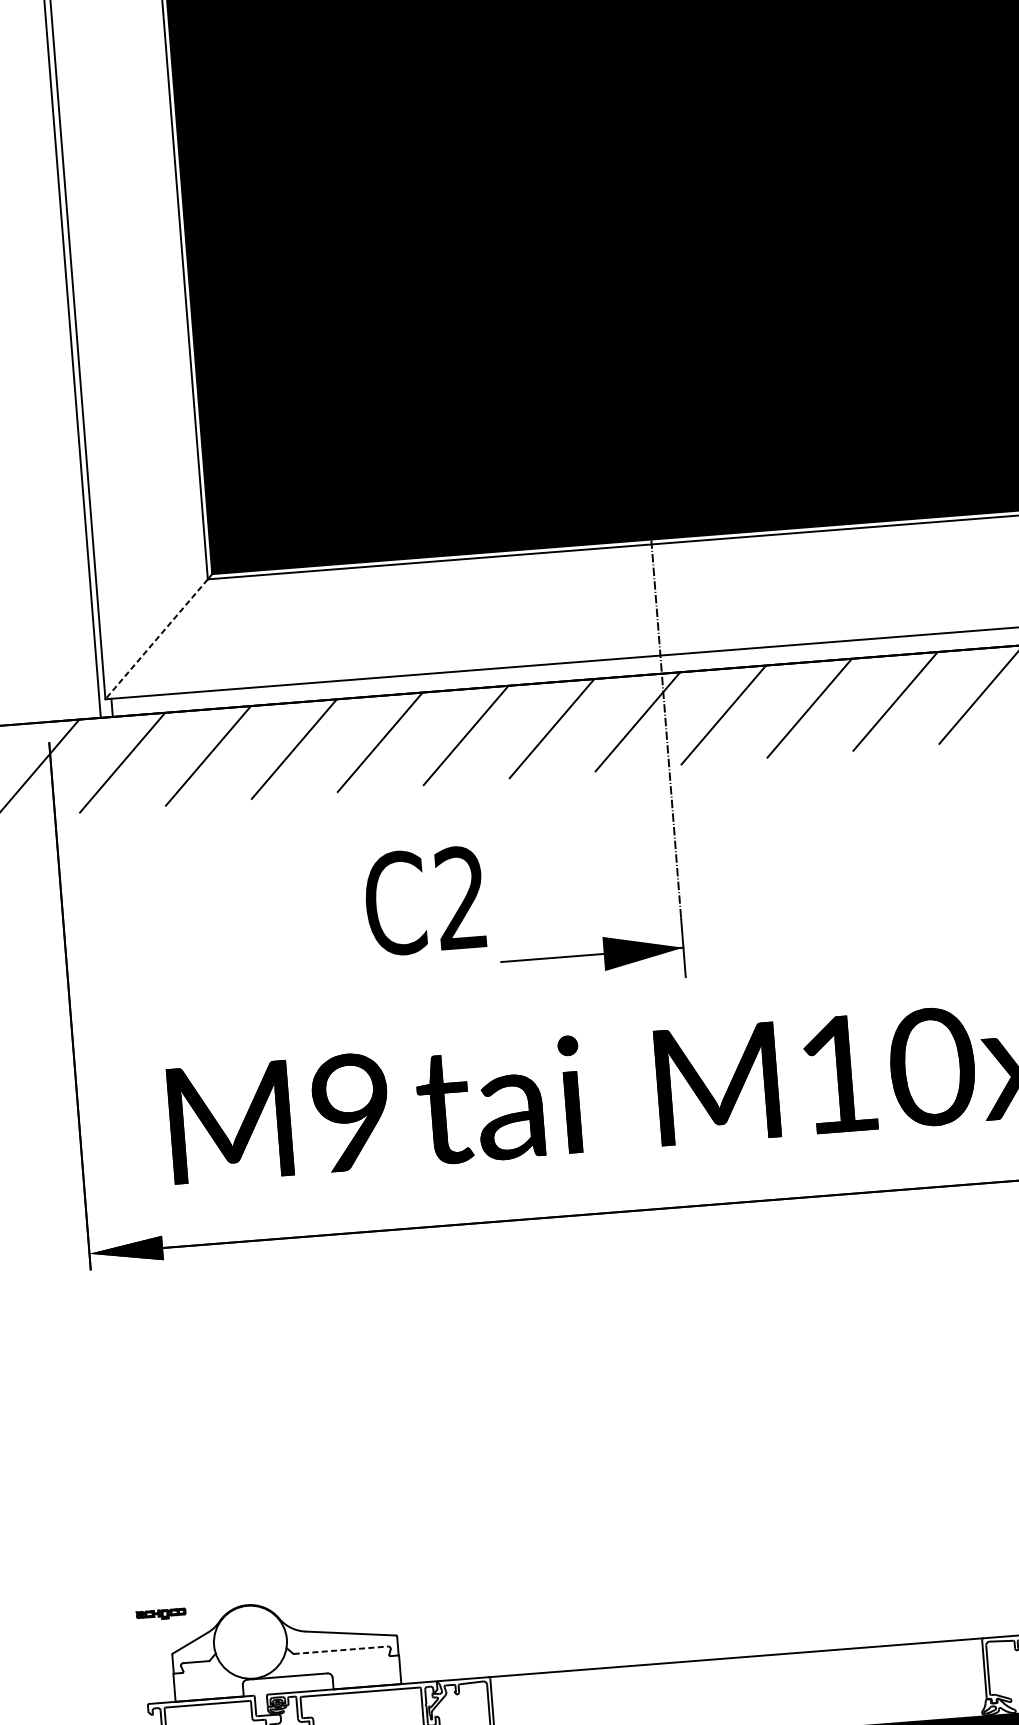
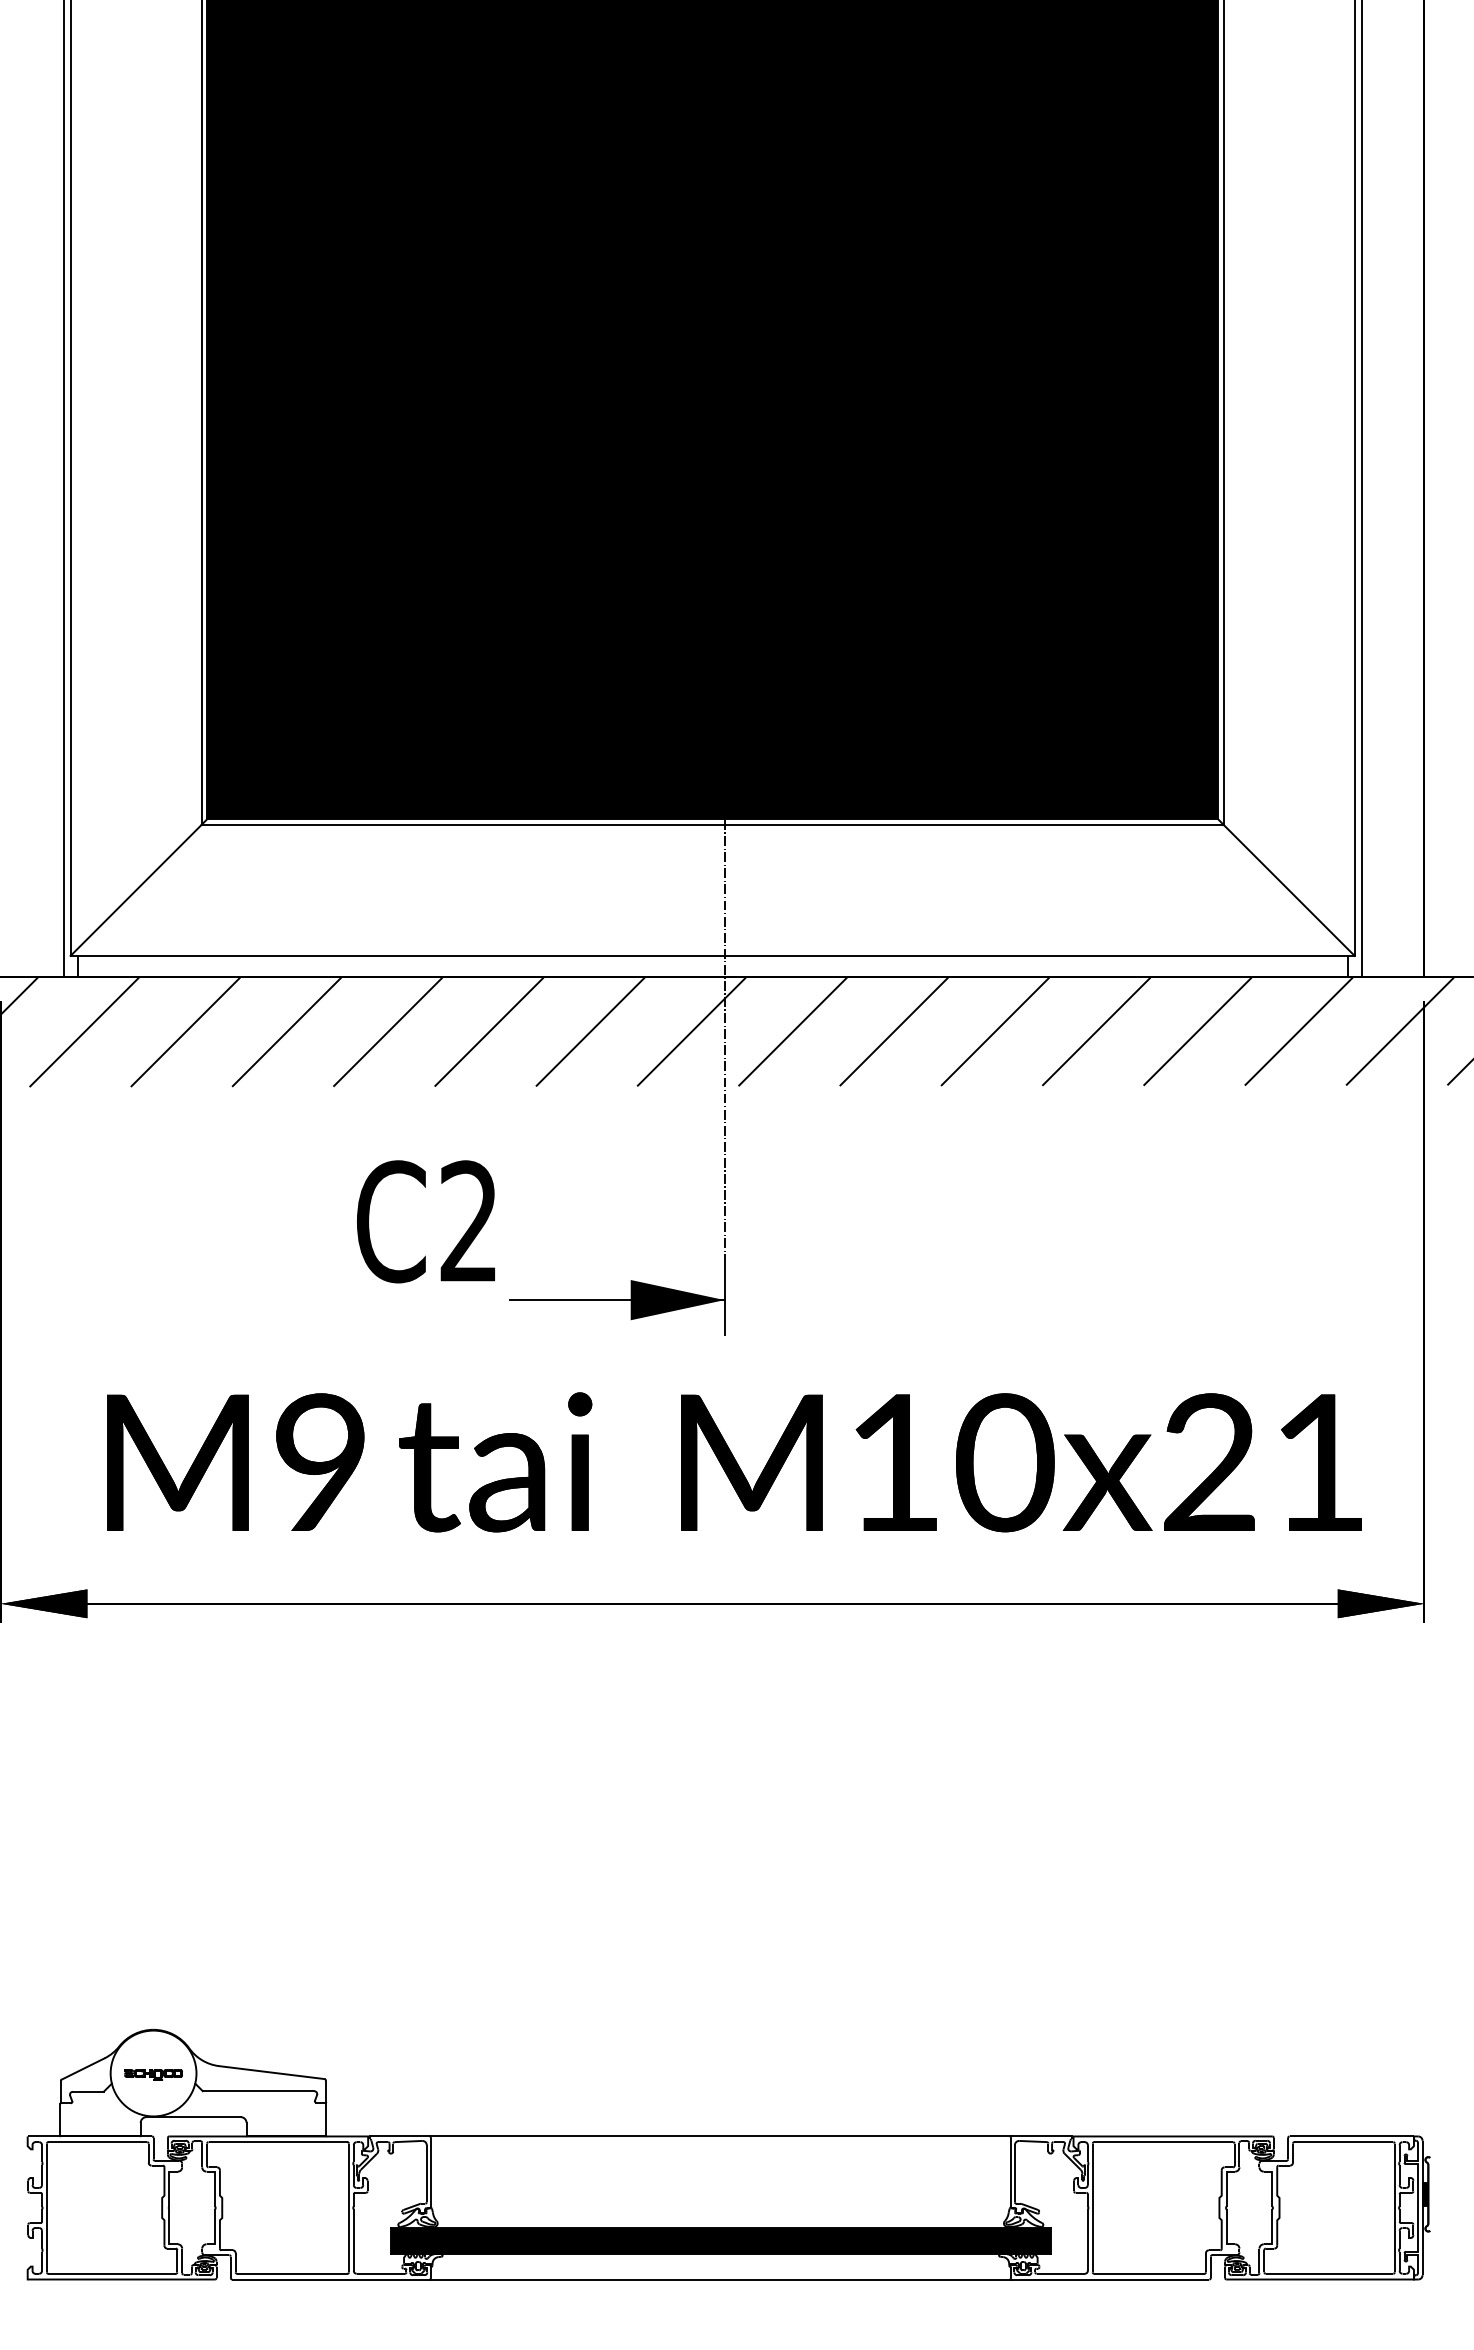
line: (156, 639) -> (136, 890), dashed -> solid
part: (161, 1614) -> (153, 2074), moved
line: (340, 1650) -> (258, 2091), dashed -> solid

